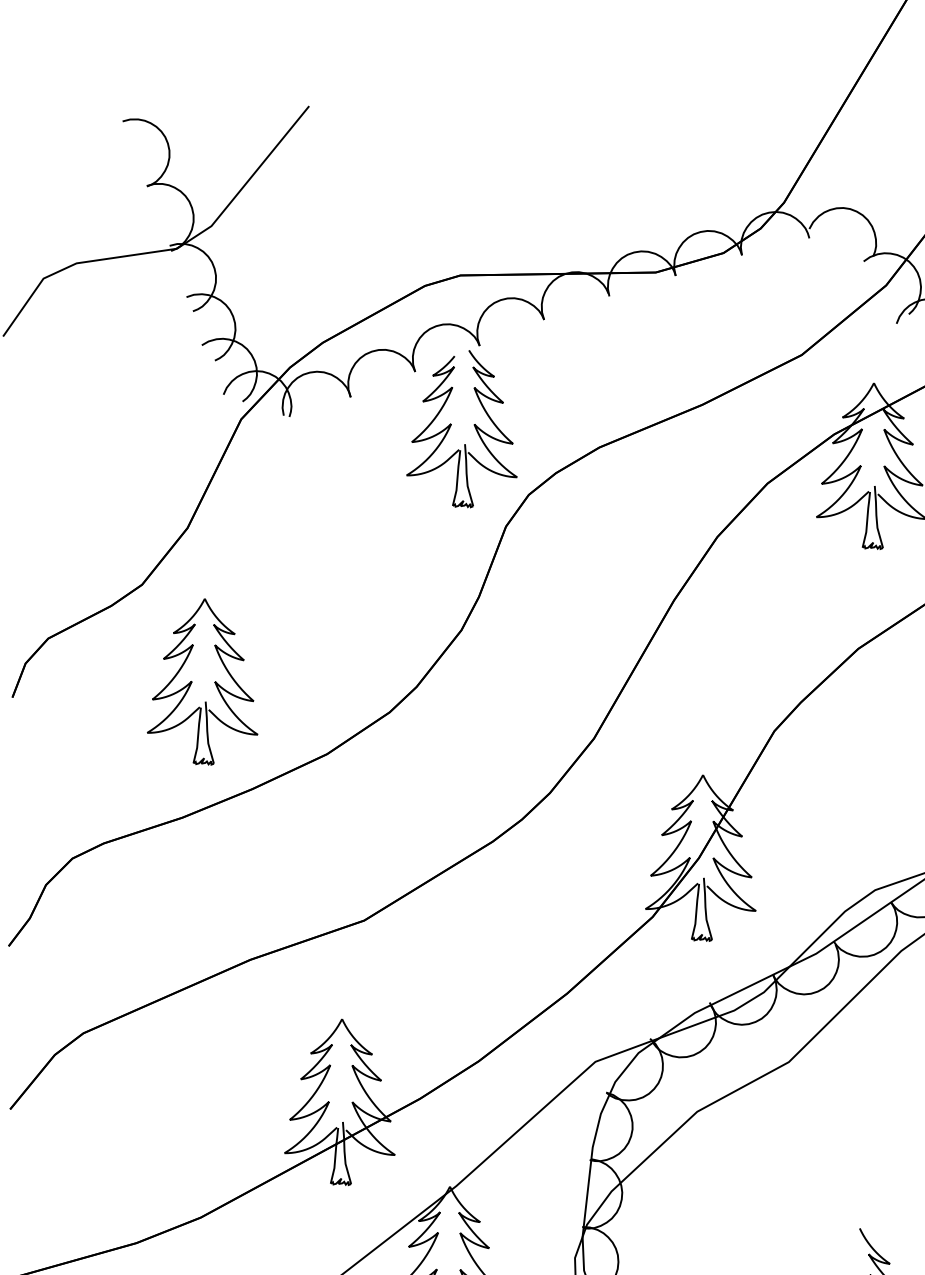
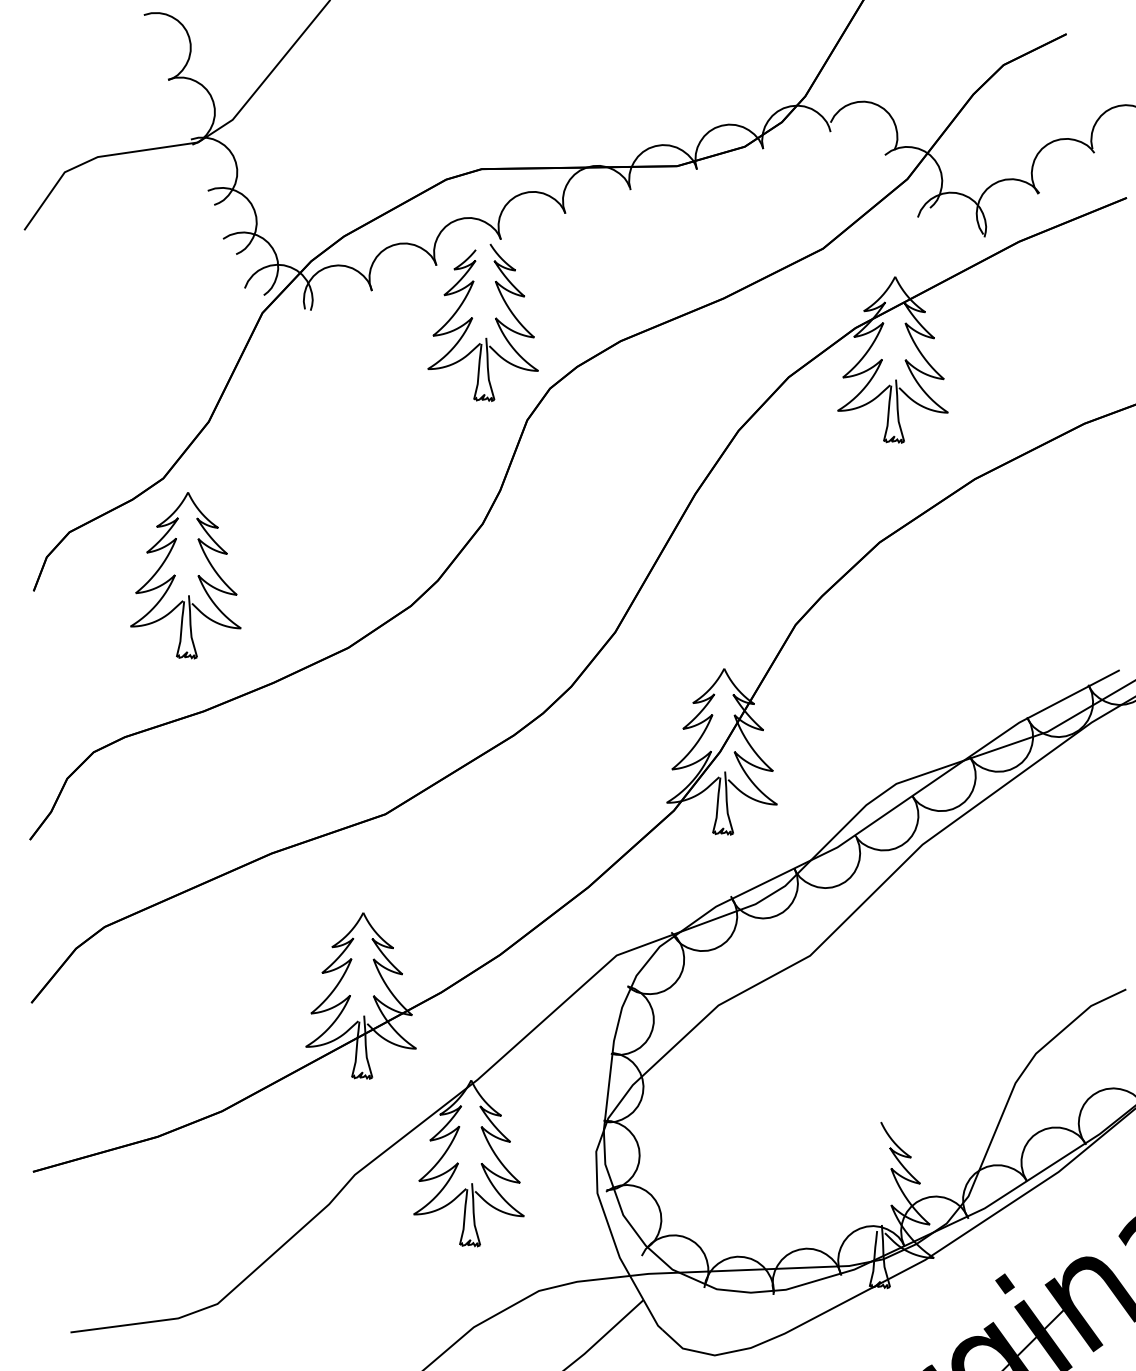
part: (202, 681) -> (185, 575), moved

